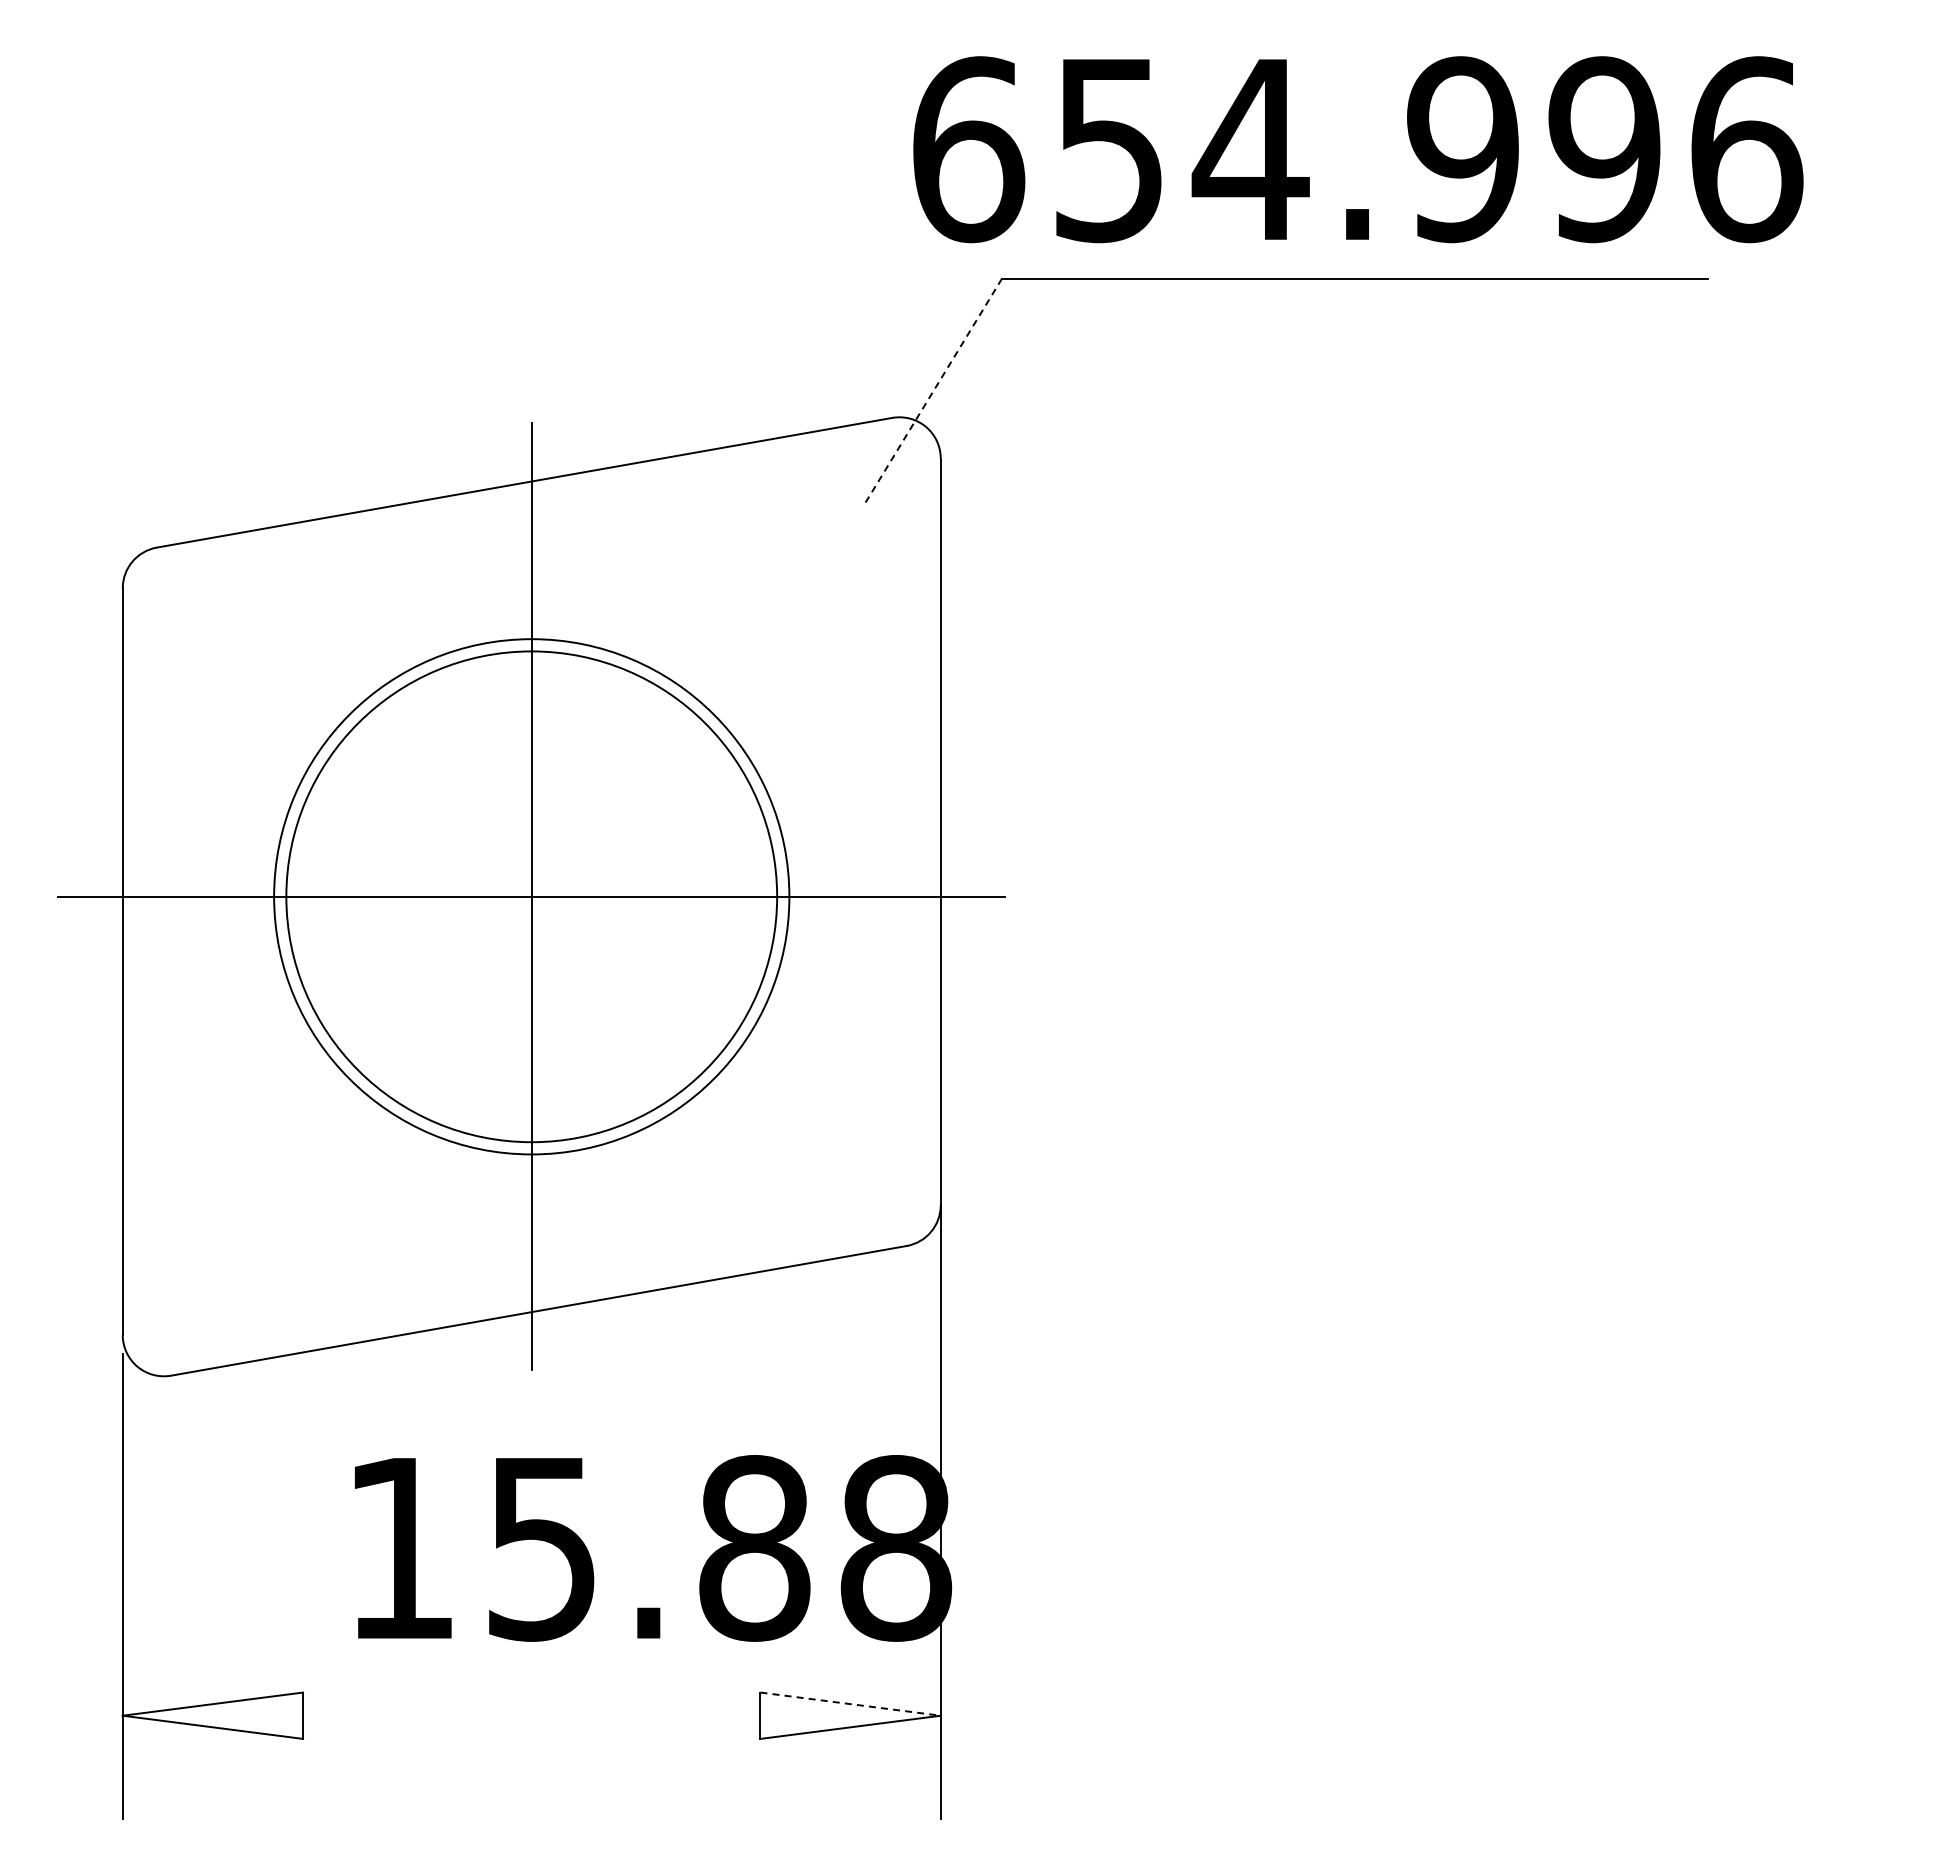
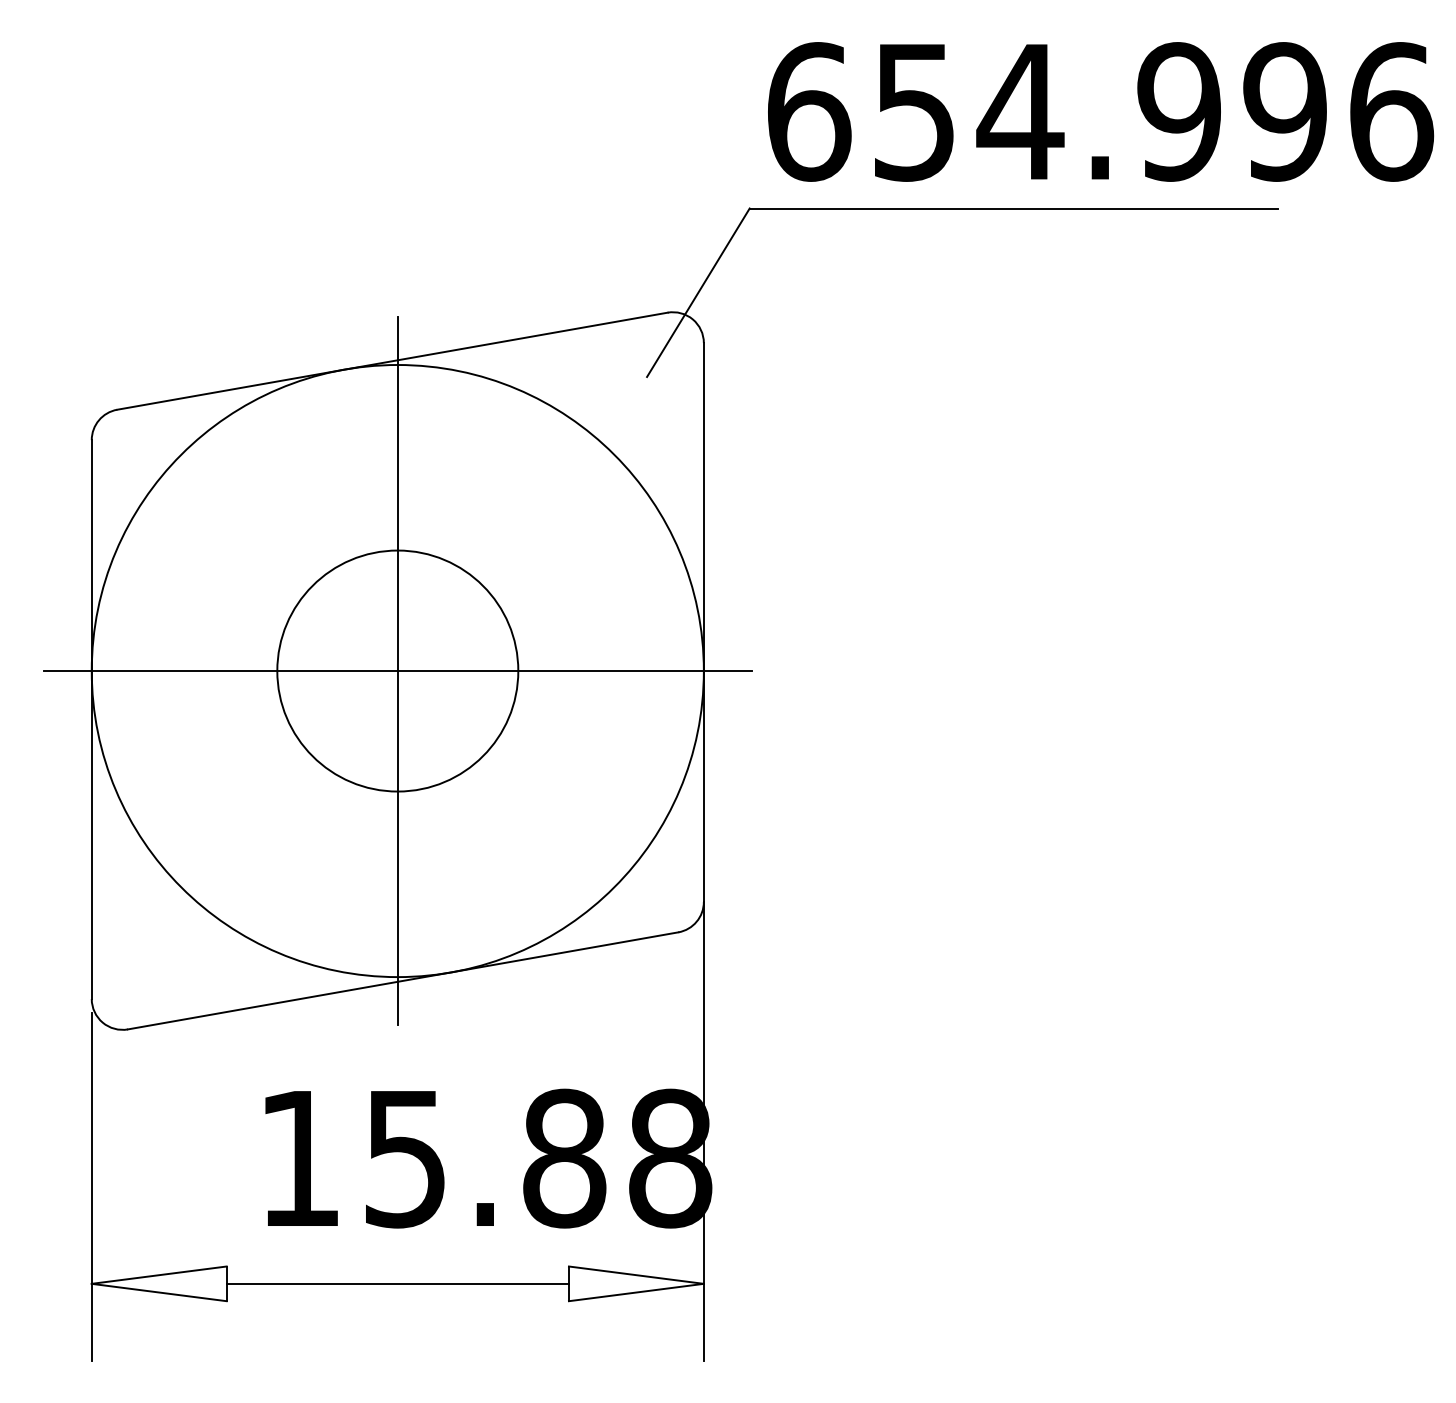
text: (1358, 149) -> (1101, 111), moved
line: (933, 391) -> (698, 292), dashed -> solid
circle: (531, 896) -> (397, 670), size x0.62
circle: (531, 896) -> (397, 670), size x1.67
line: (850, 1704) -> (636, 1275), dashed -> solid
line: (531, 1715) -> (397, 1283), added

